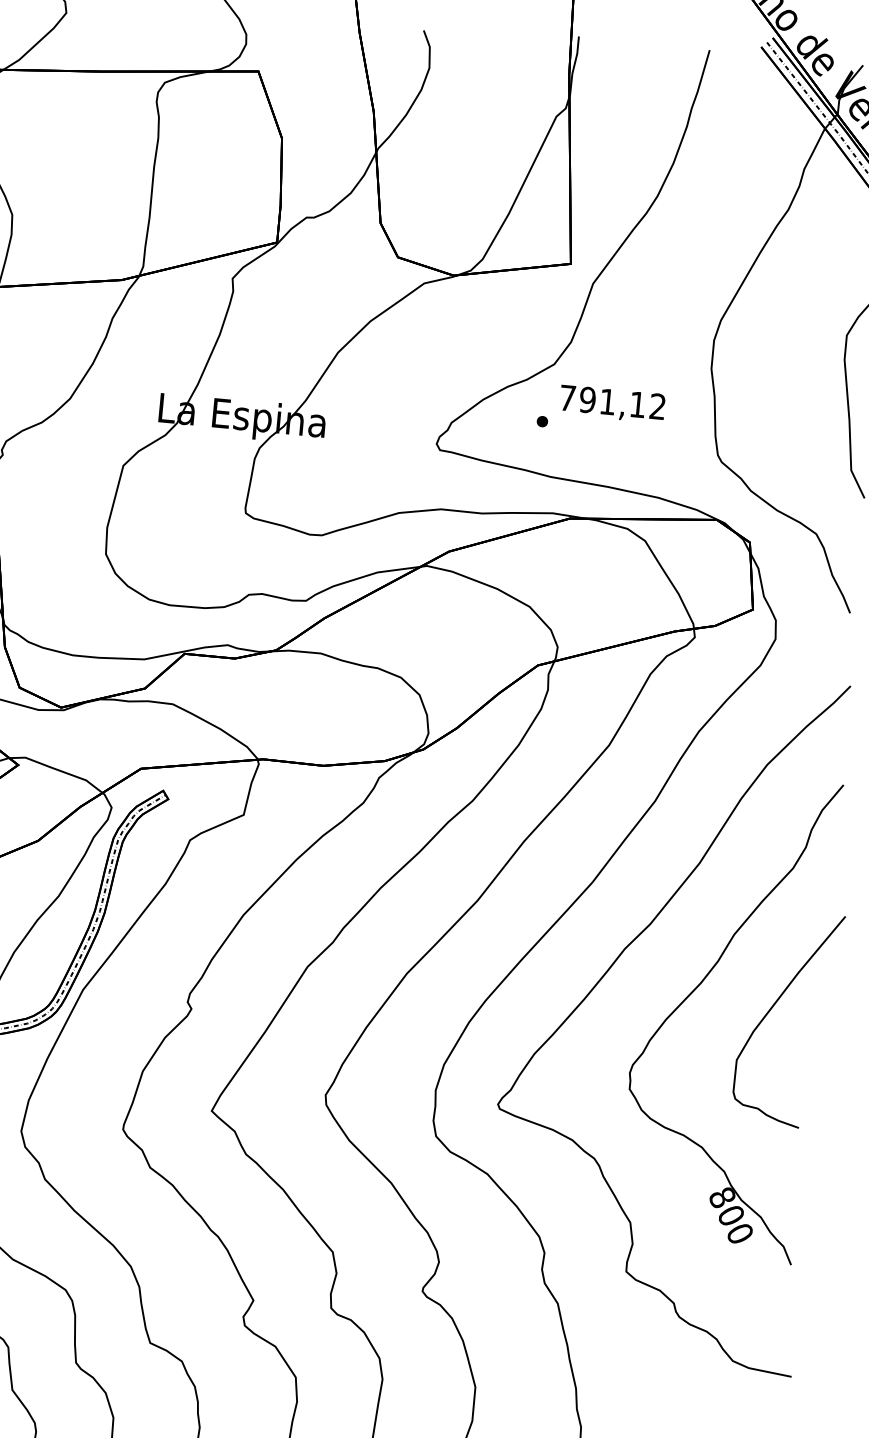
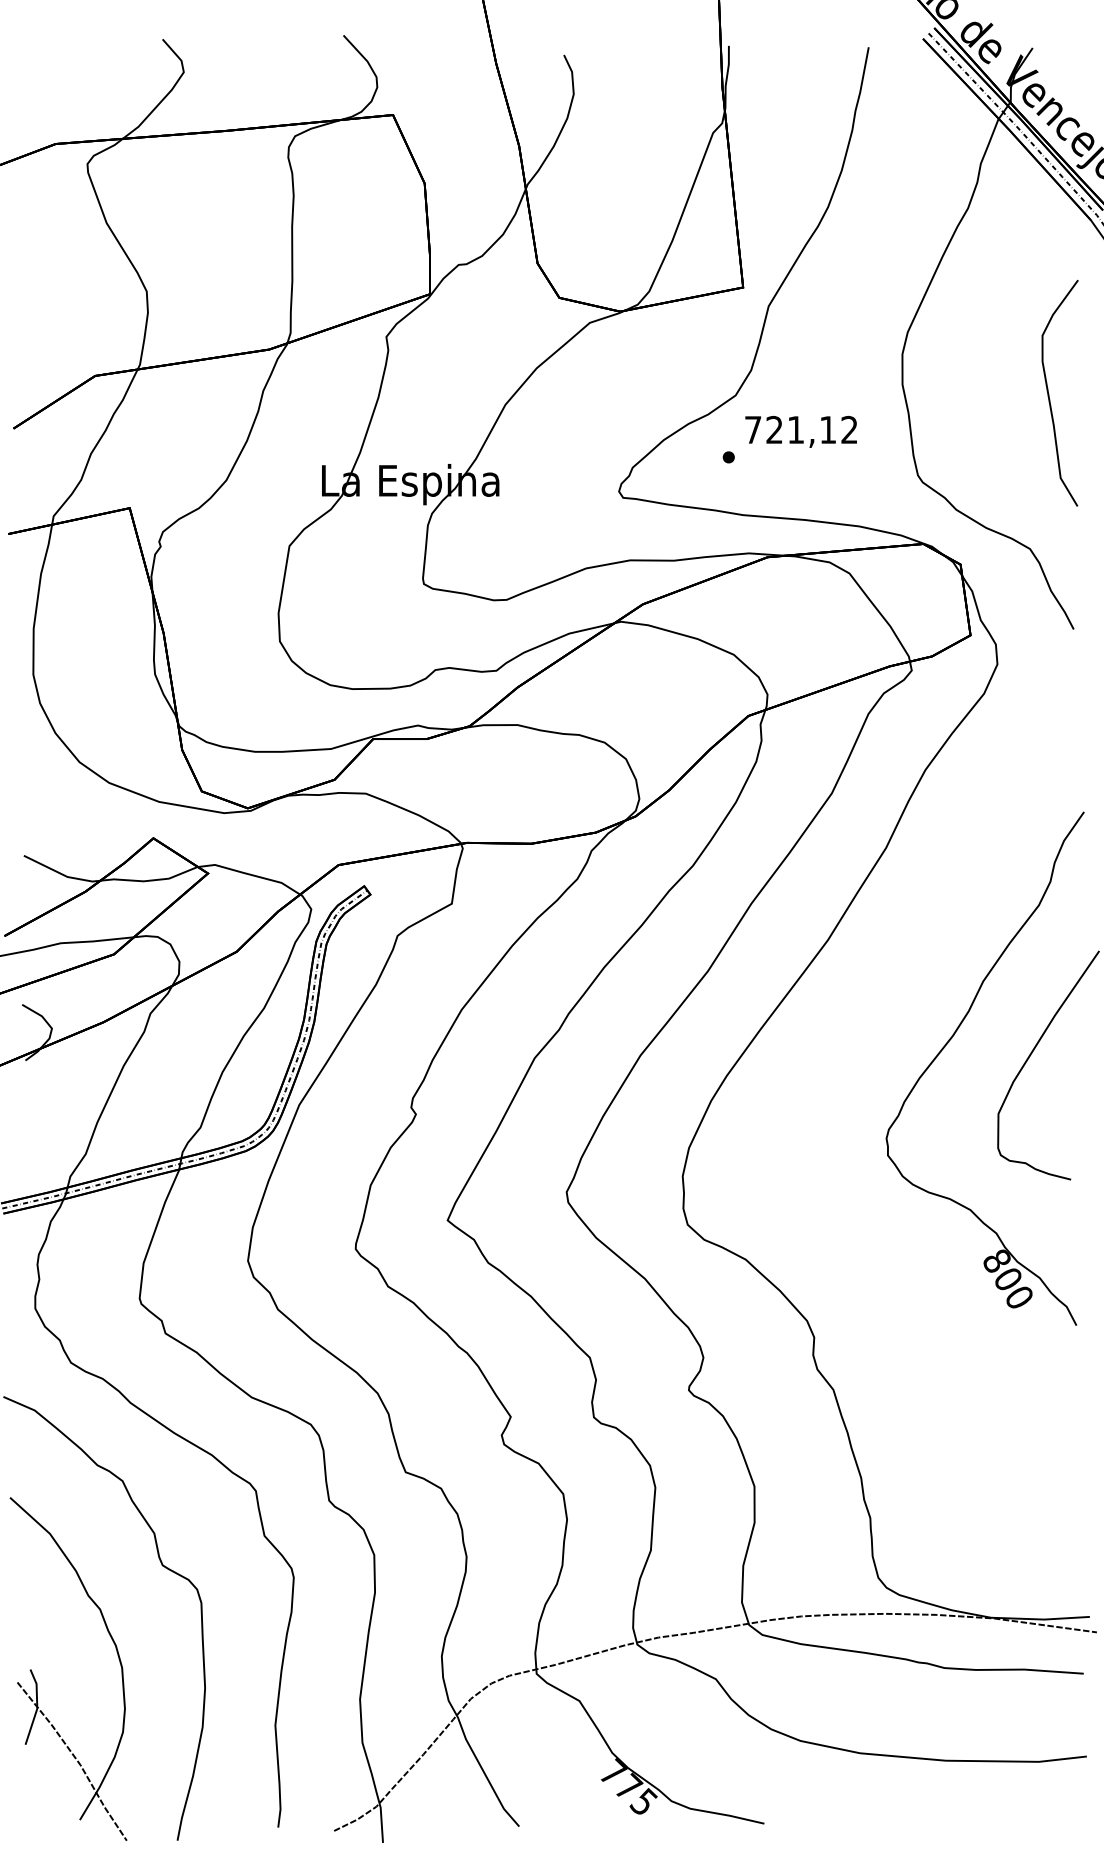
text: (587, 400) -> (774, 430), 791,12 -> 721,12
curve: (608, 971) -> (853, 1033), removed

